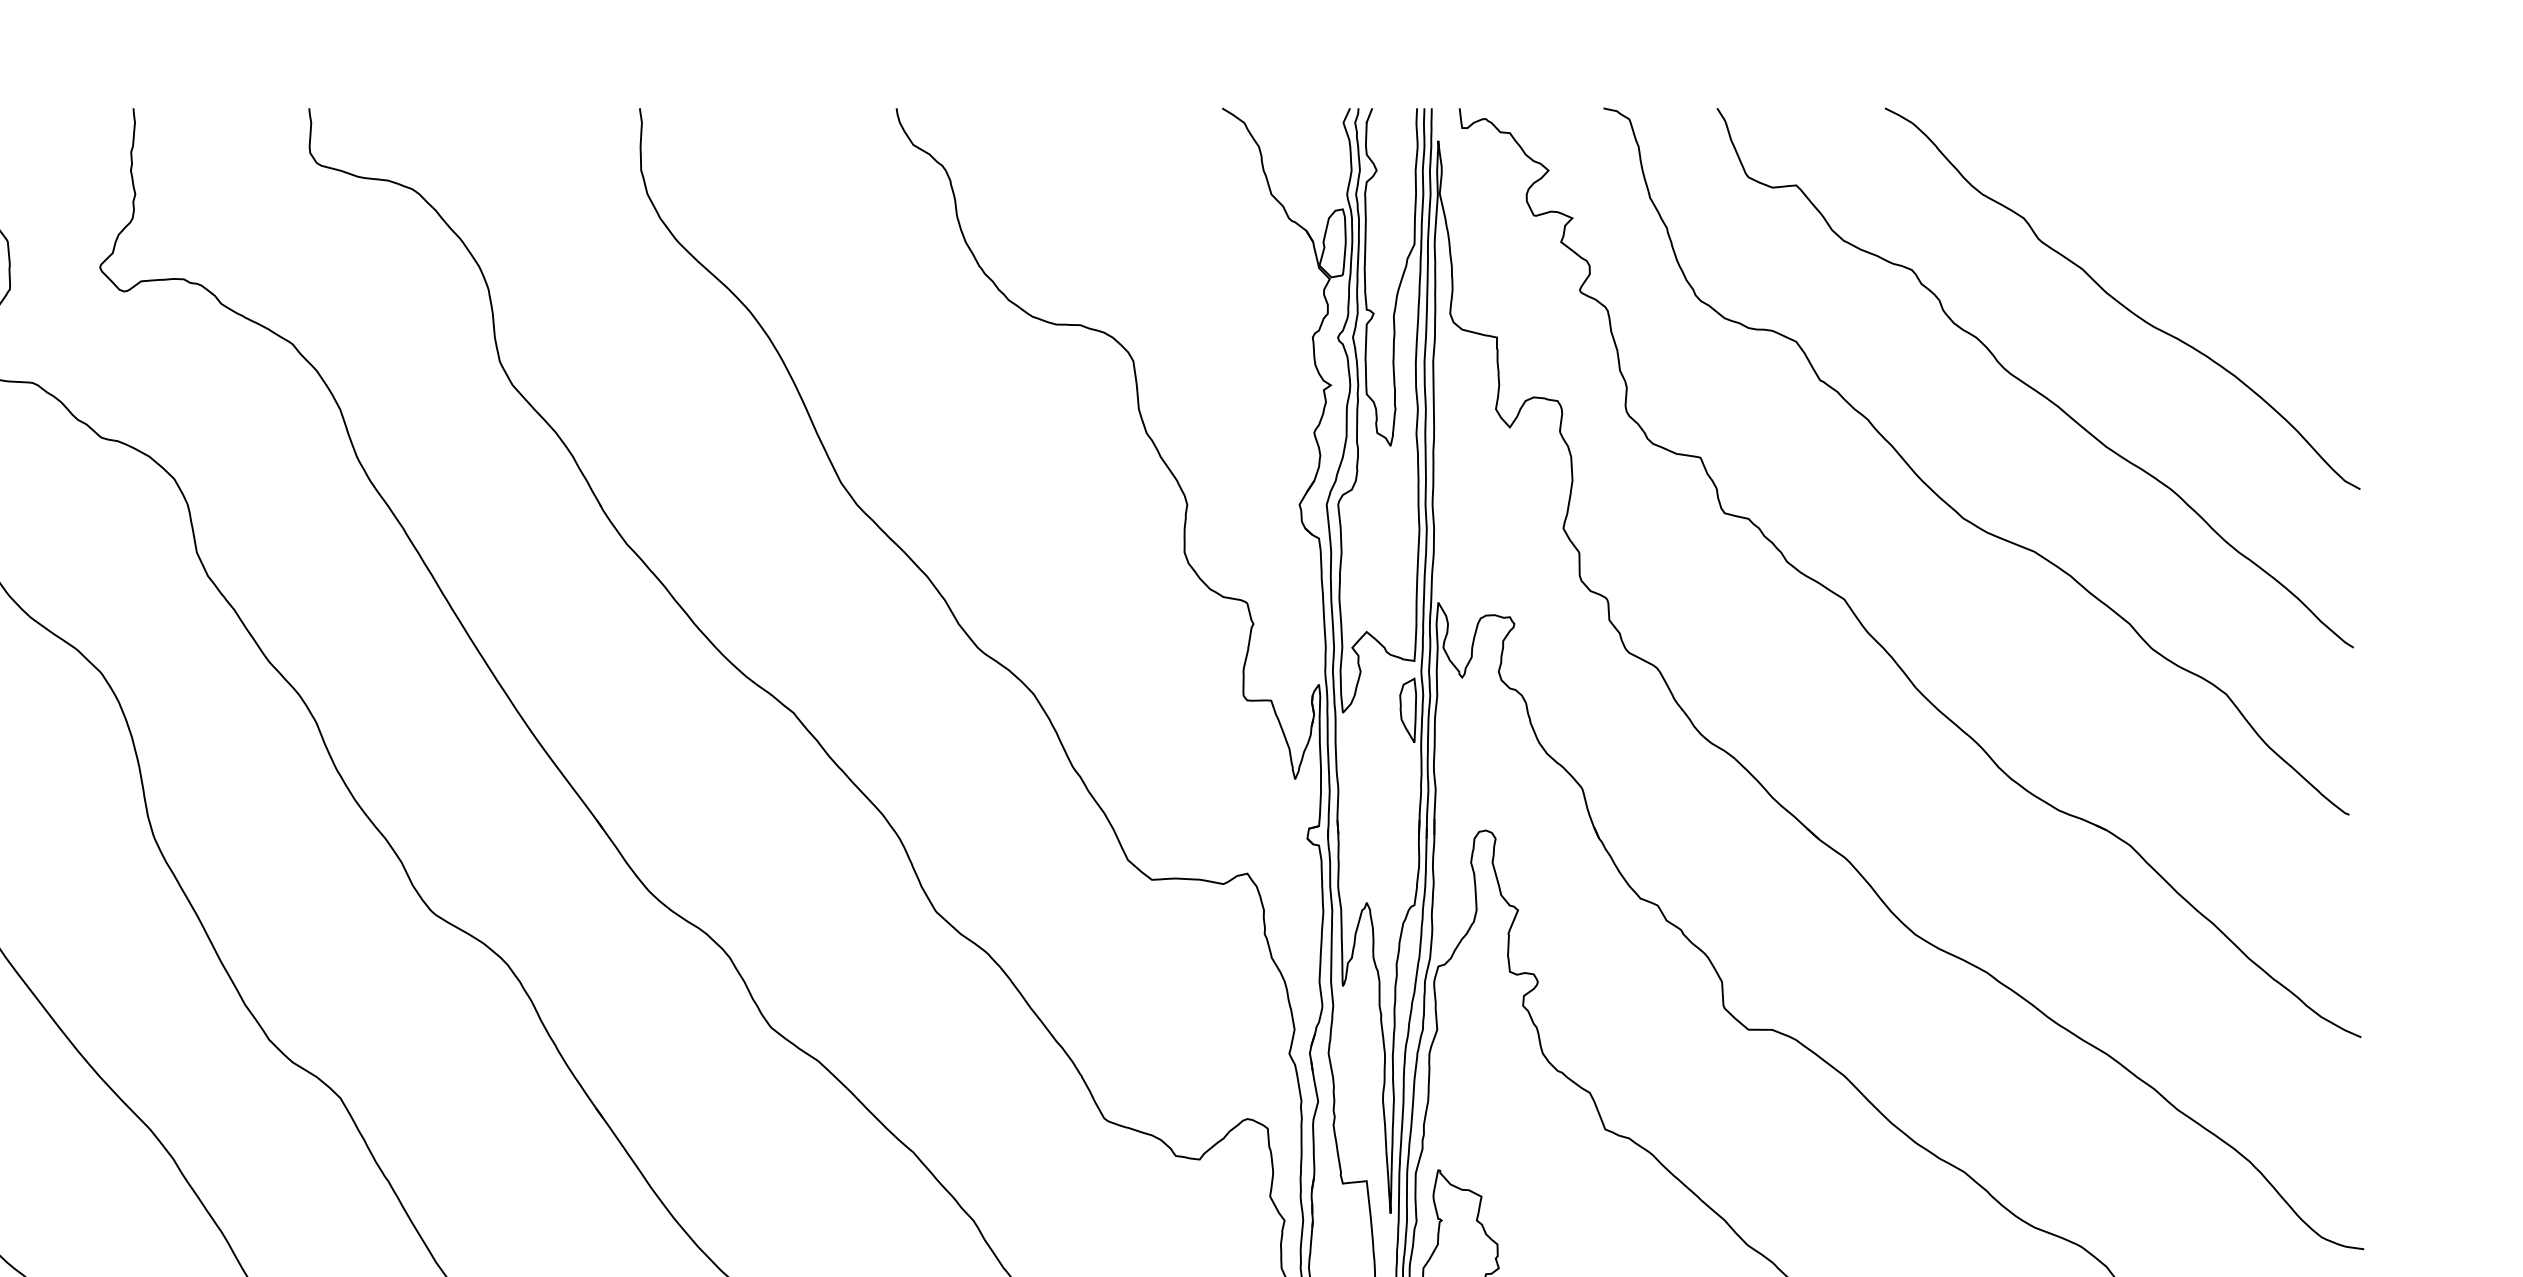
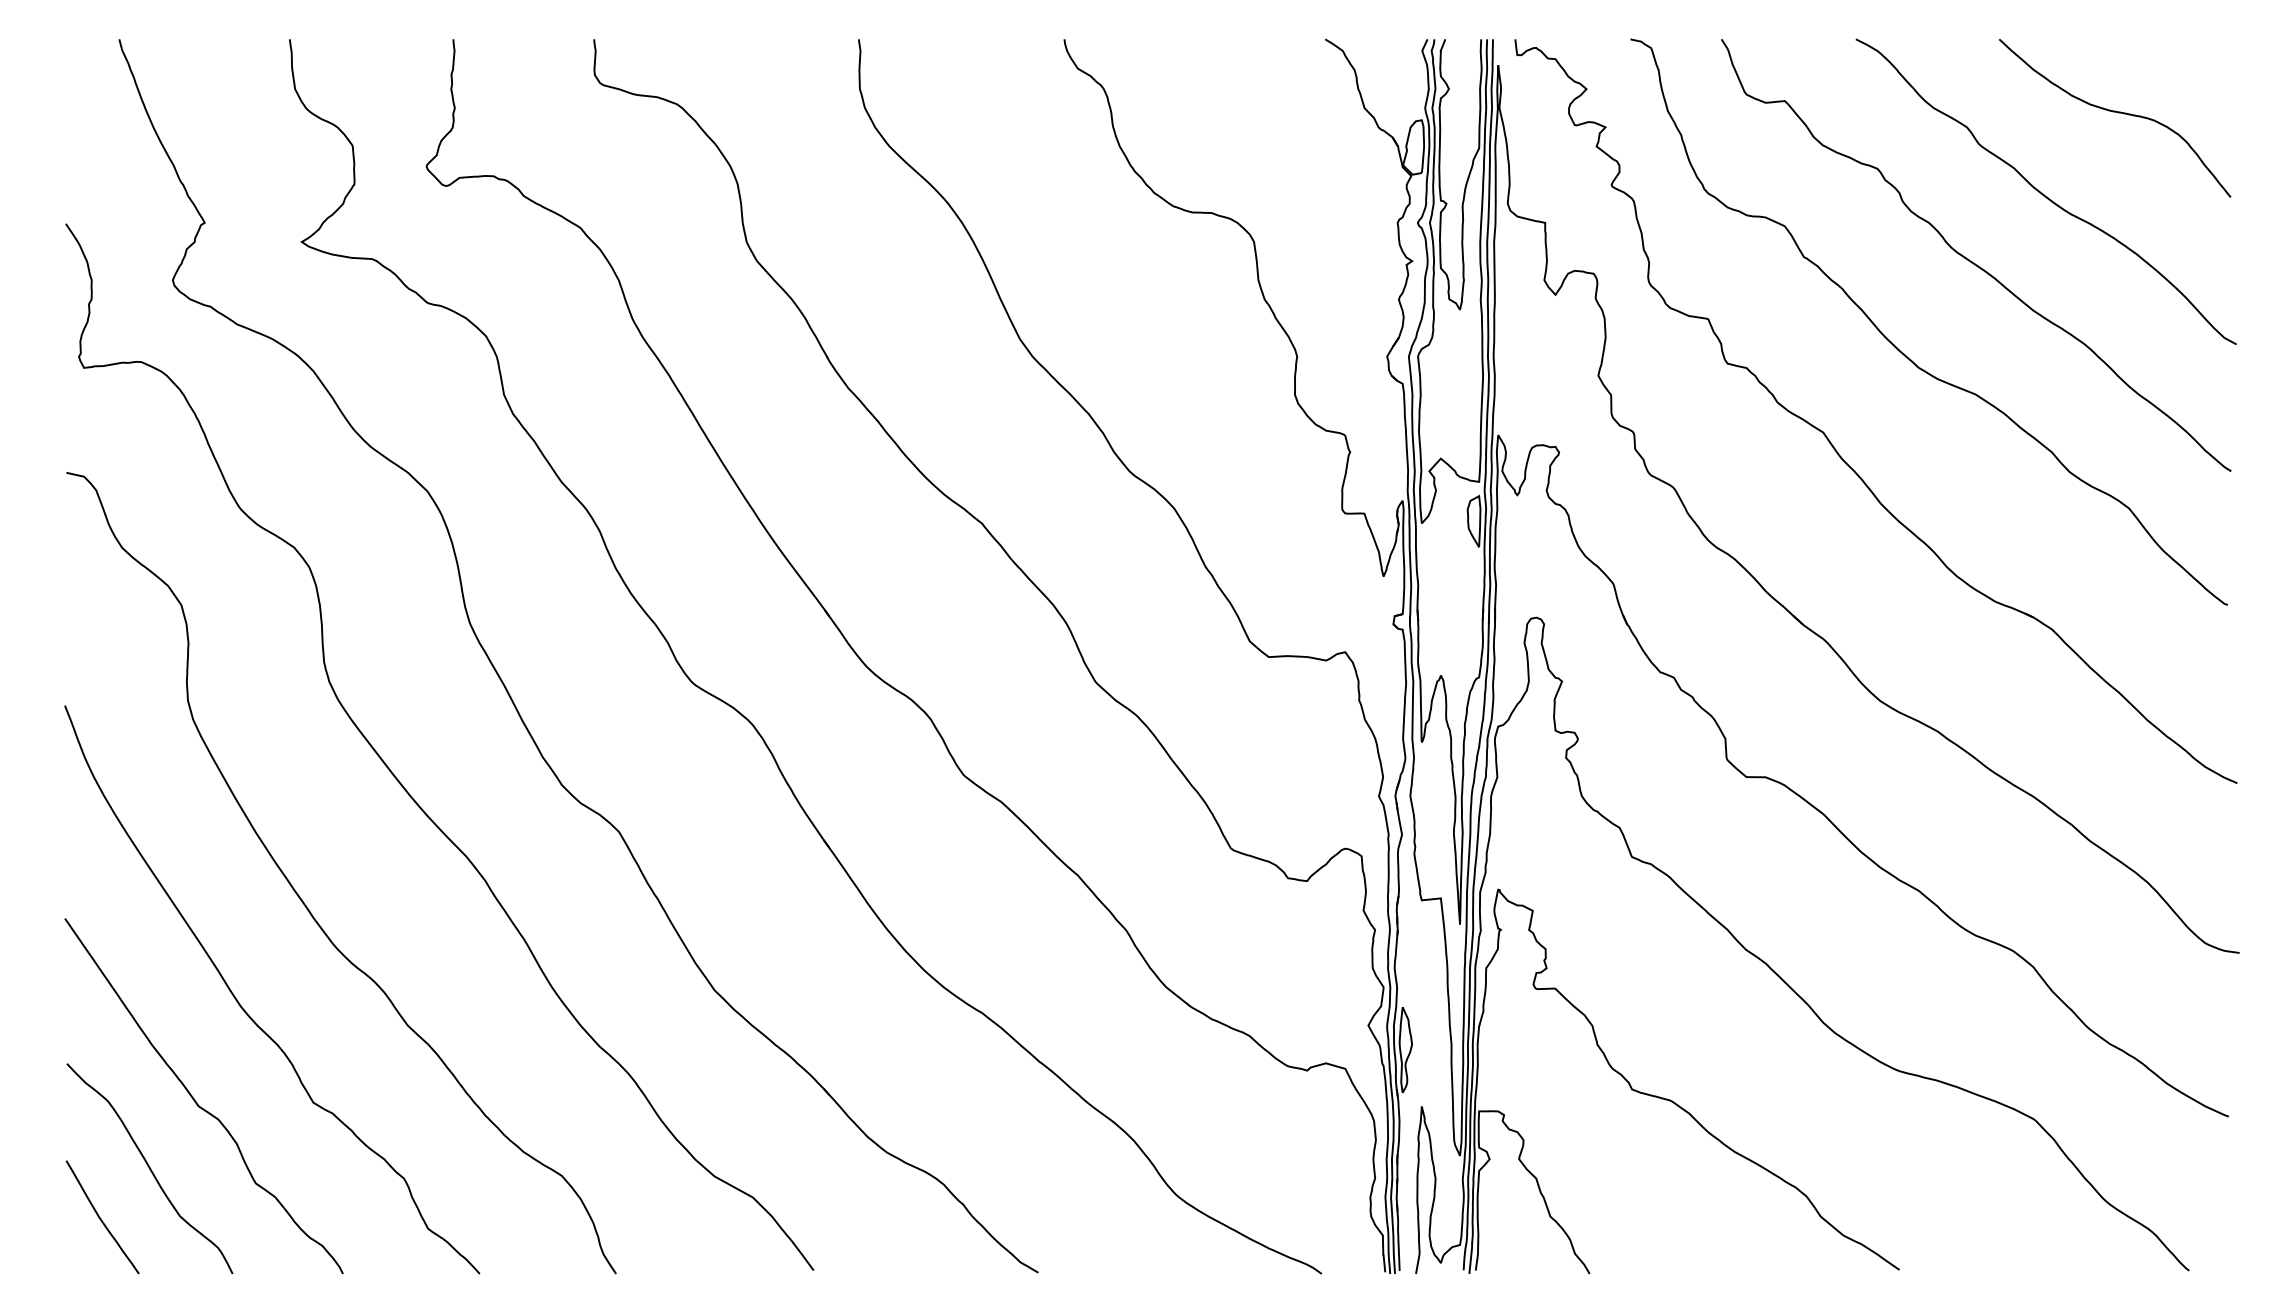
curve: (2212, 200) -> (2118, 113), added

